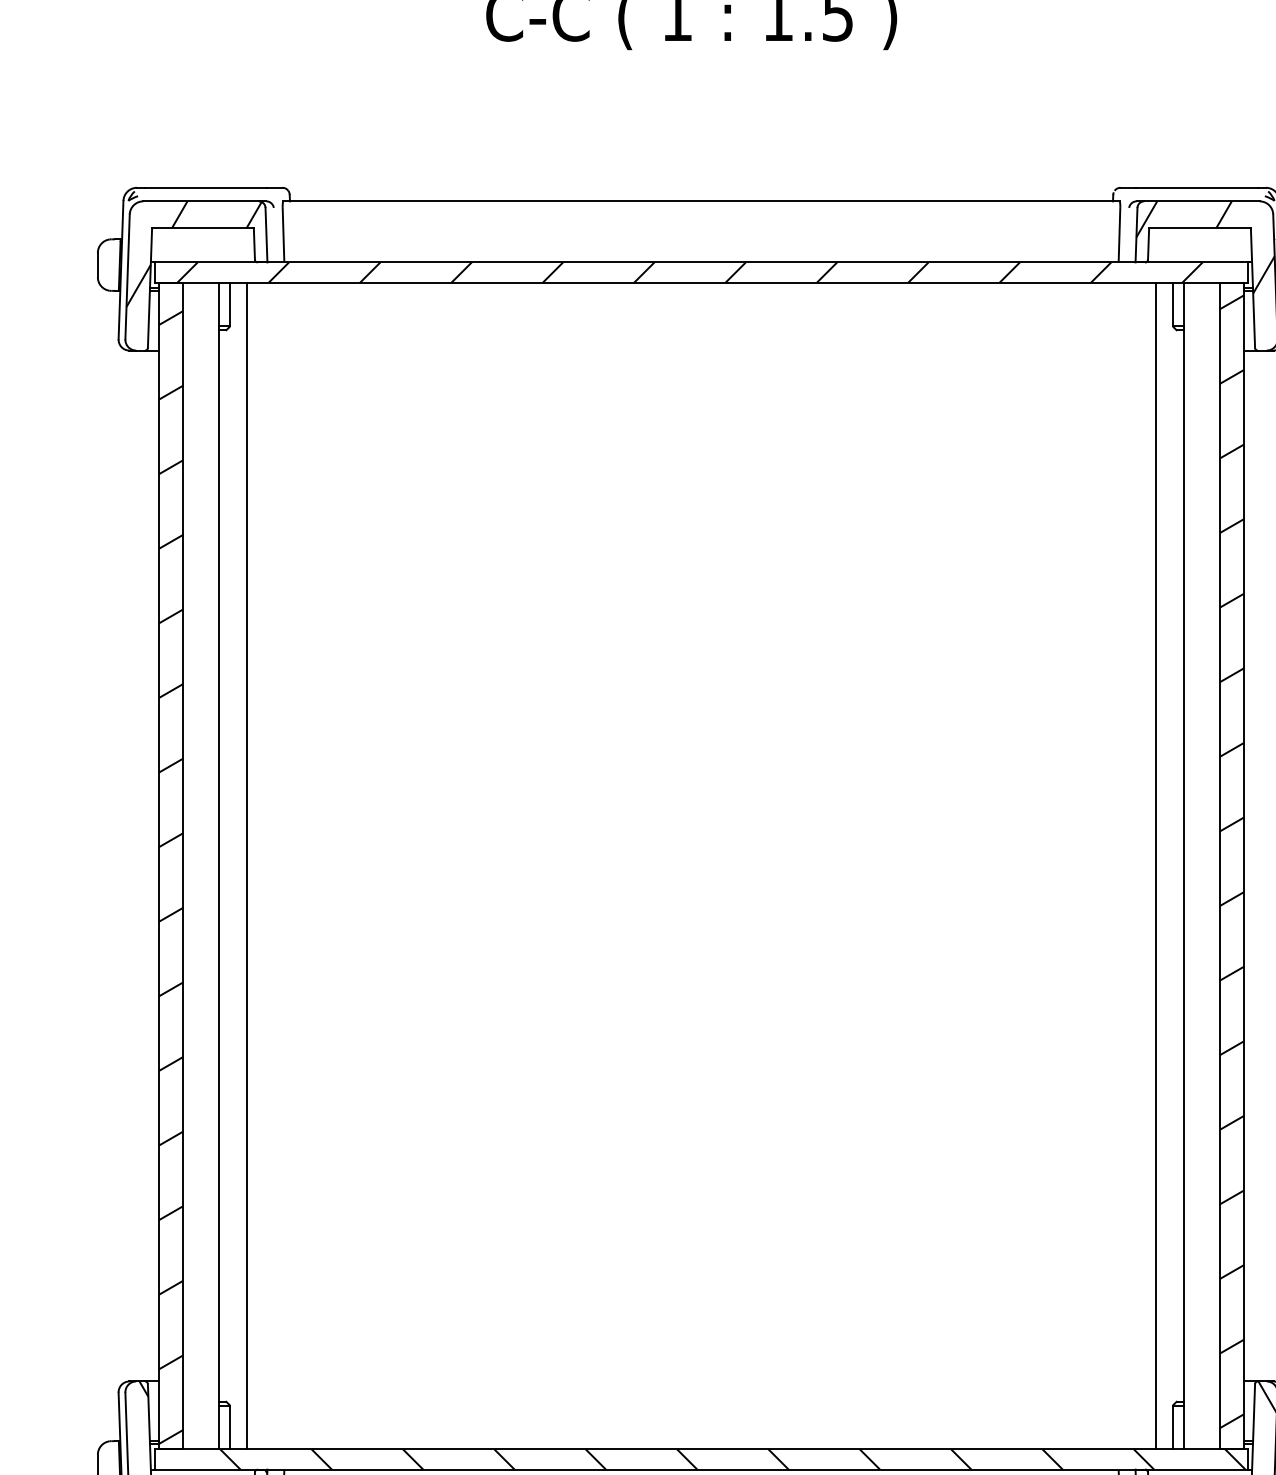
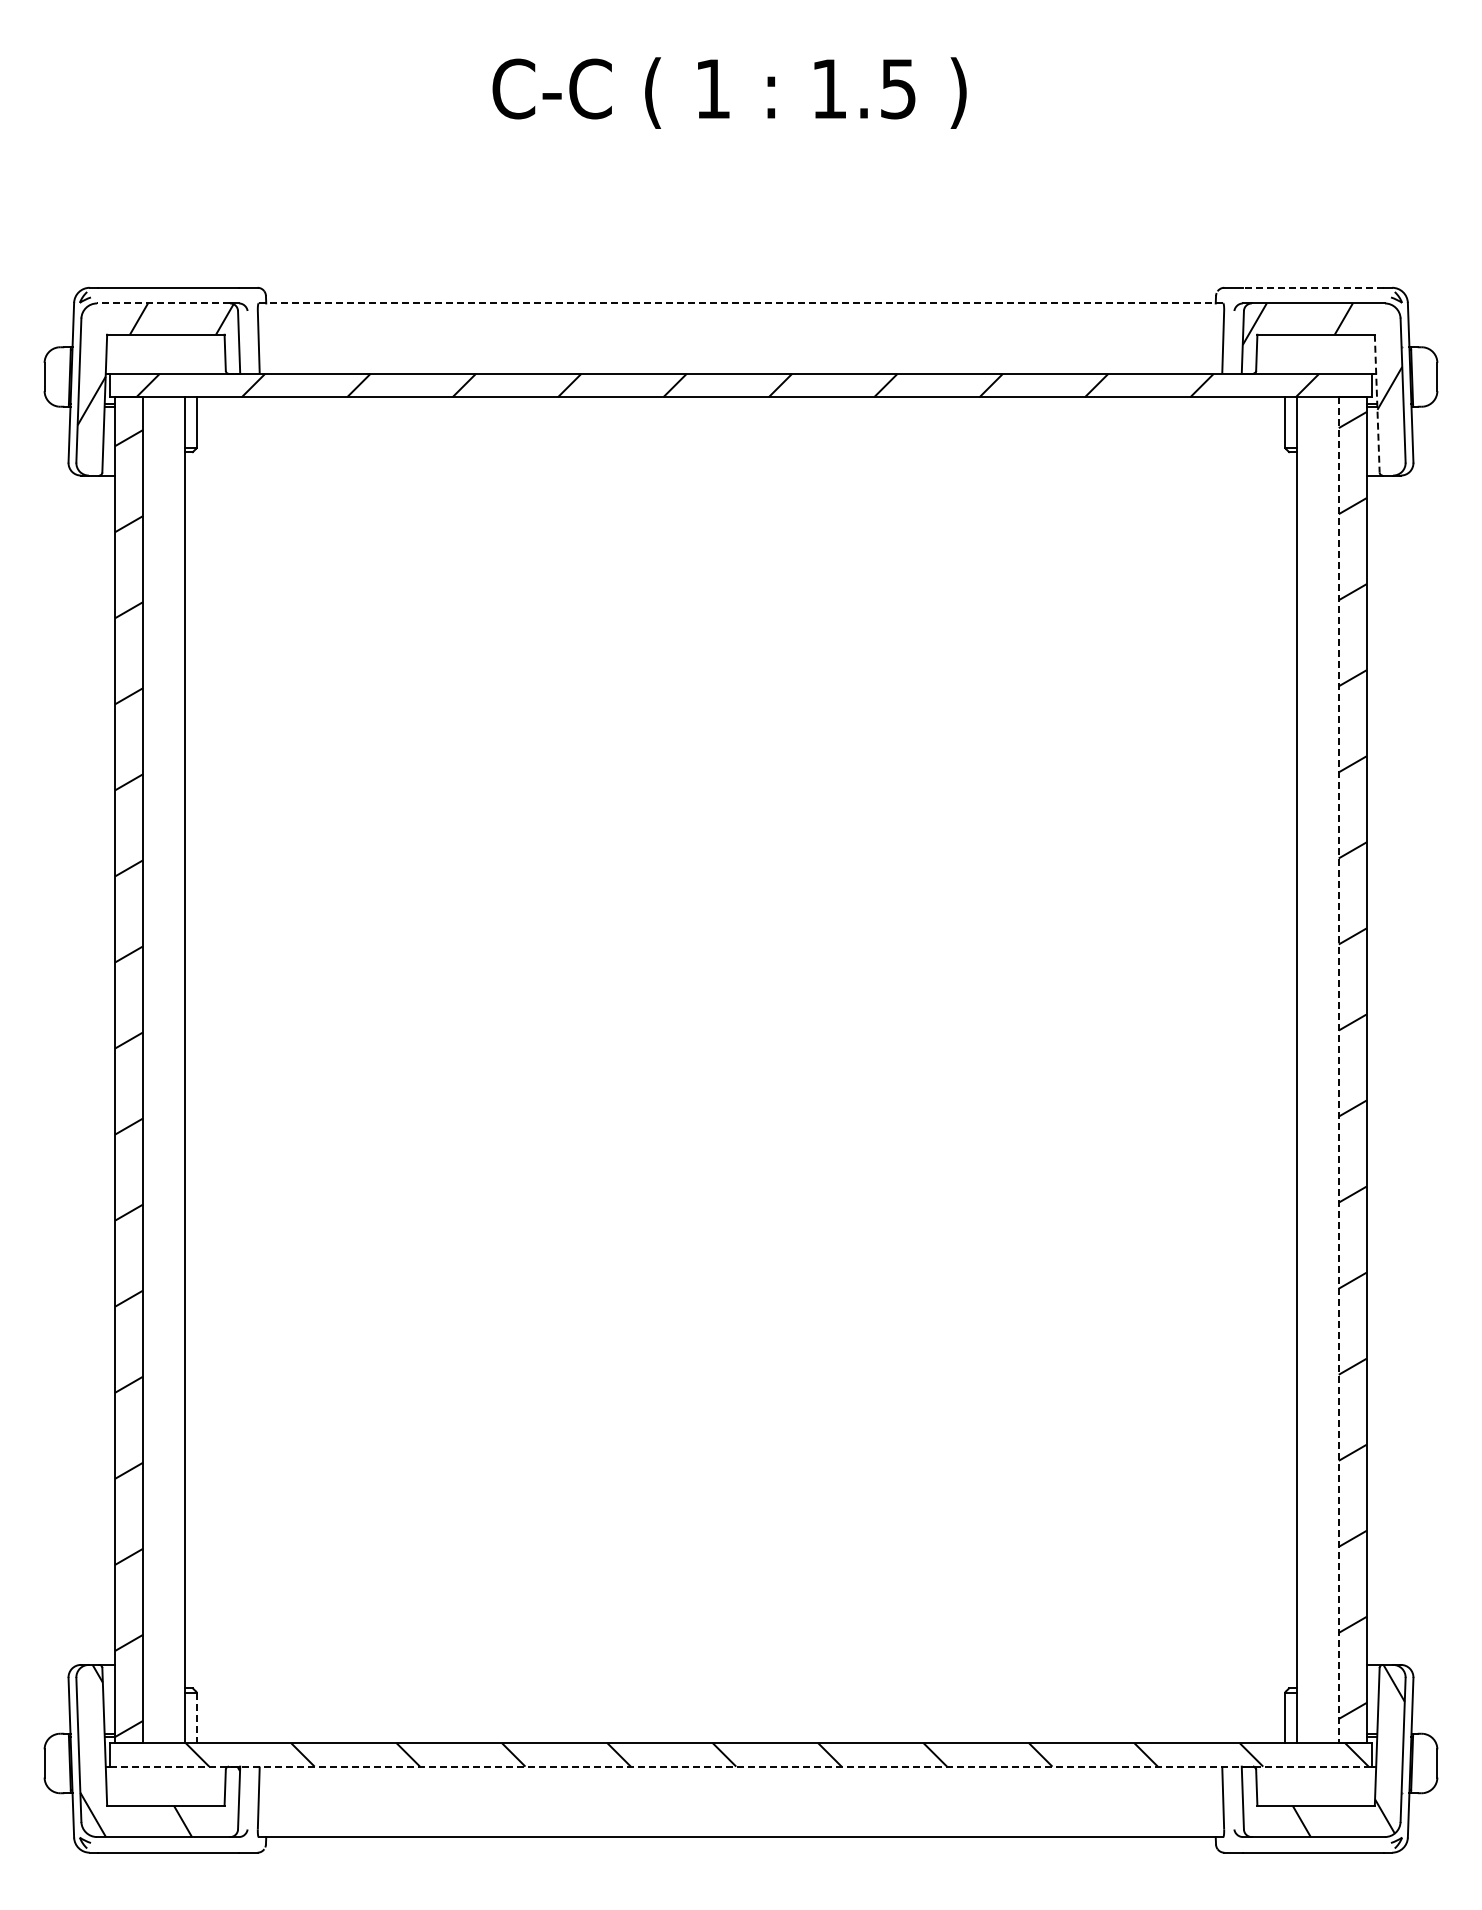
line: (1196, 187) -> (1312, 287), solid -> dashed
line: (200, 201) -> (163, 303), solid -> dashed
line: (701, 201) -> (740, 303), solid -> dashed
line: (1253, 288) -> (1377, 403), solid -> dashed
line: (246, 866) -> (216, 1070), removed
line: (1156, 866) -> (1265, 1070), removed
line: (1219, 866) -> (1338, 1070), solid -> dashed
line: (230, 1427) -> (197, 1718), solid -> dashed
line: (701, 1469) -> (740, 1766), solid -> dashed

